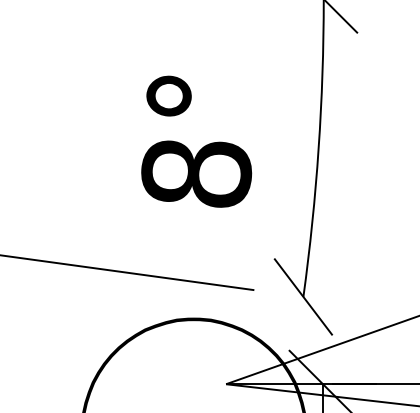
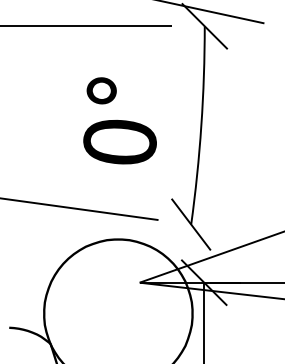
text: (195, 173) -> (119, 142), 8° -> 0°

